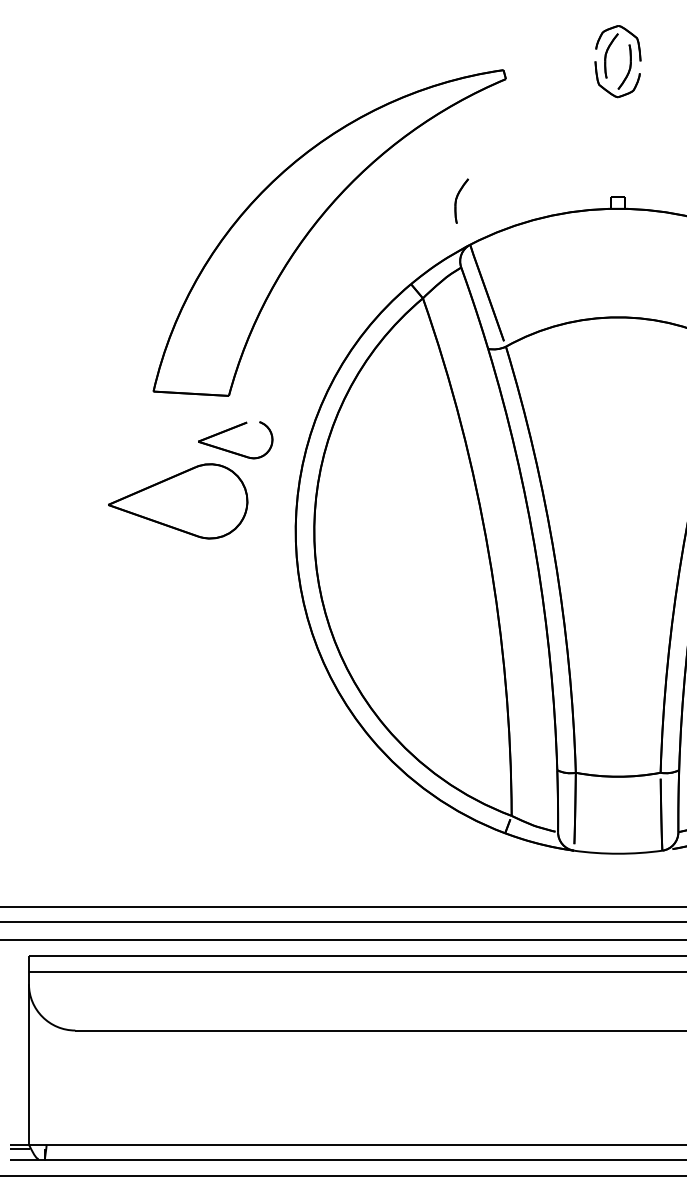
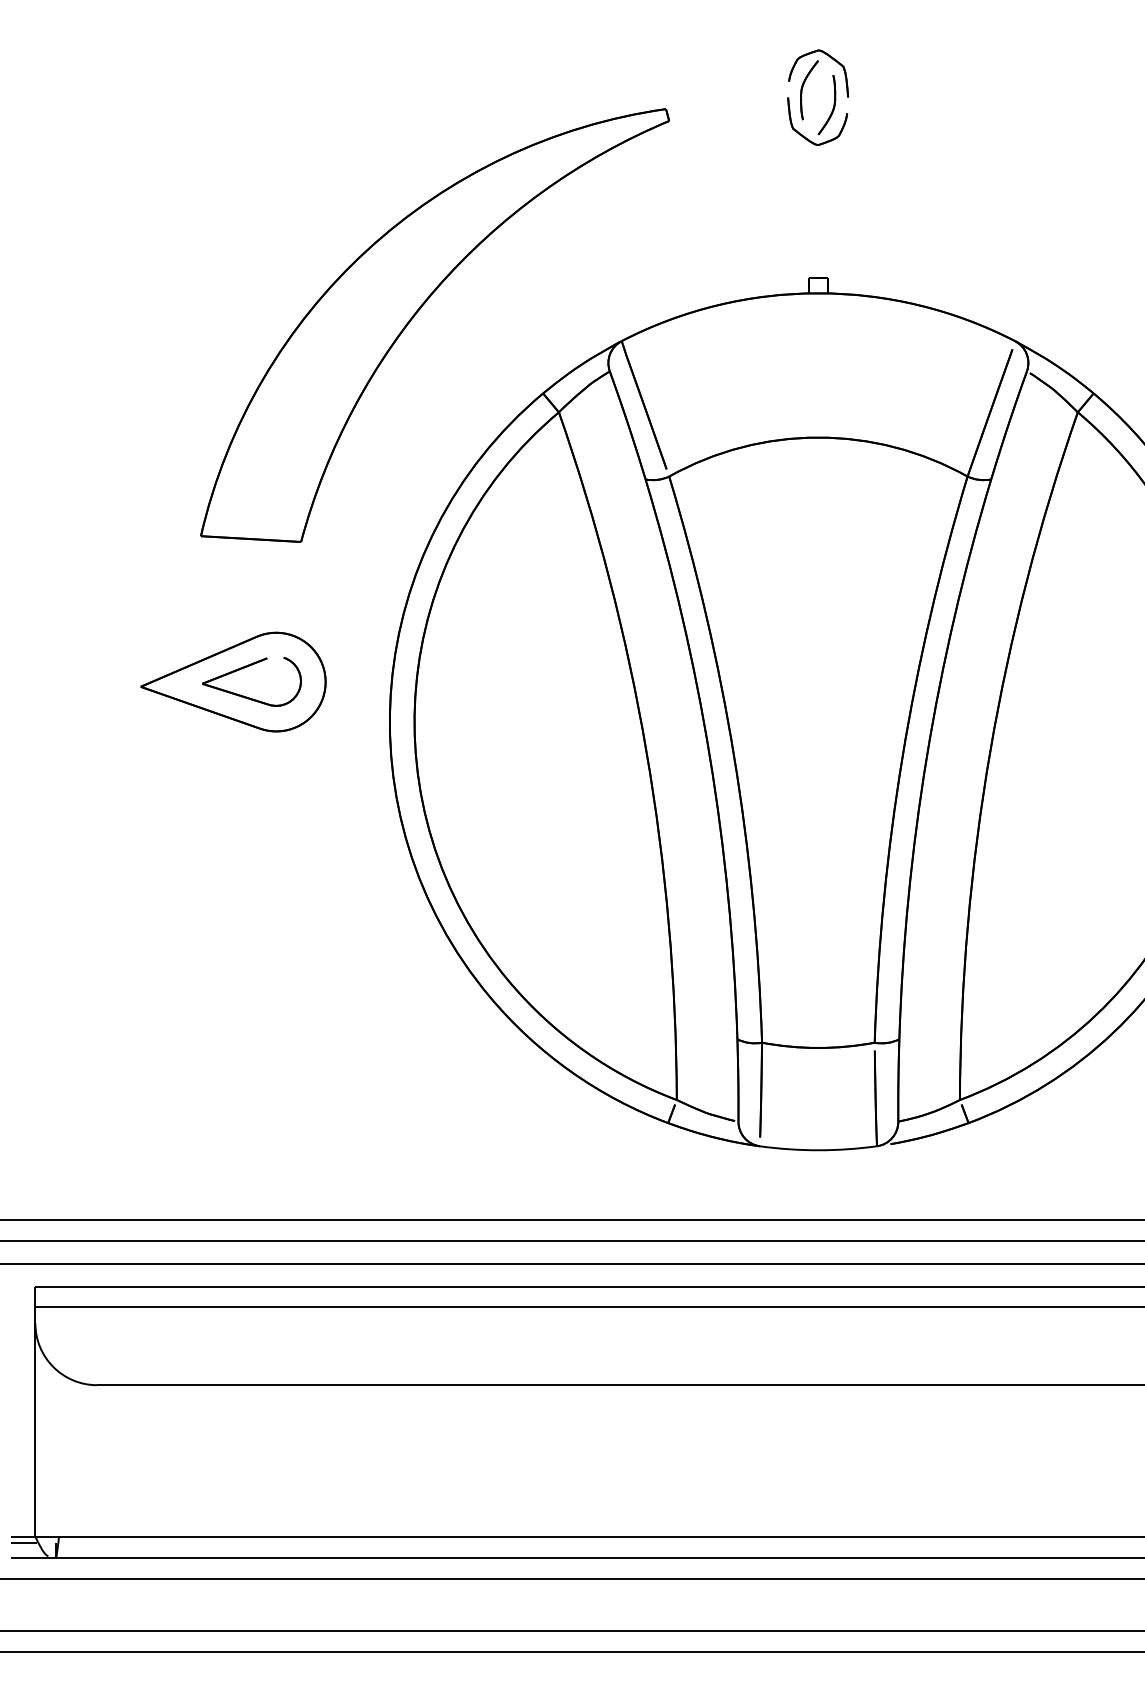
part: (457, 199) -> (604, 280), removed
part: (232, 429) -> (247, 667), moved

